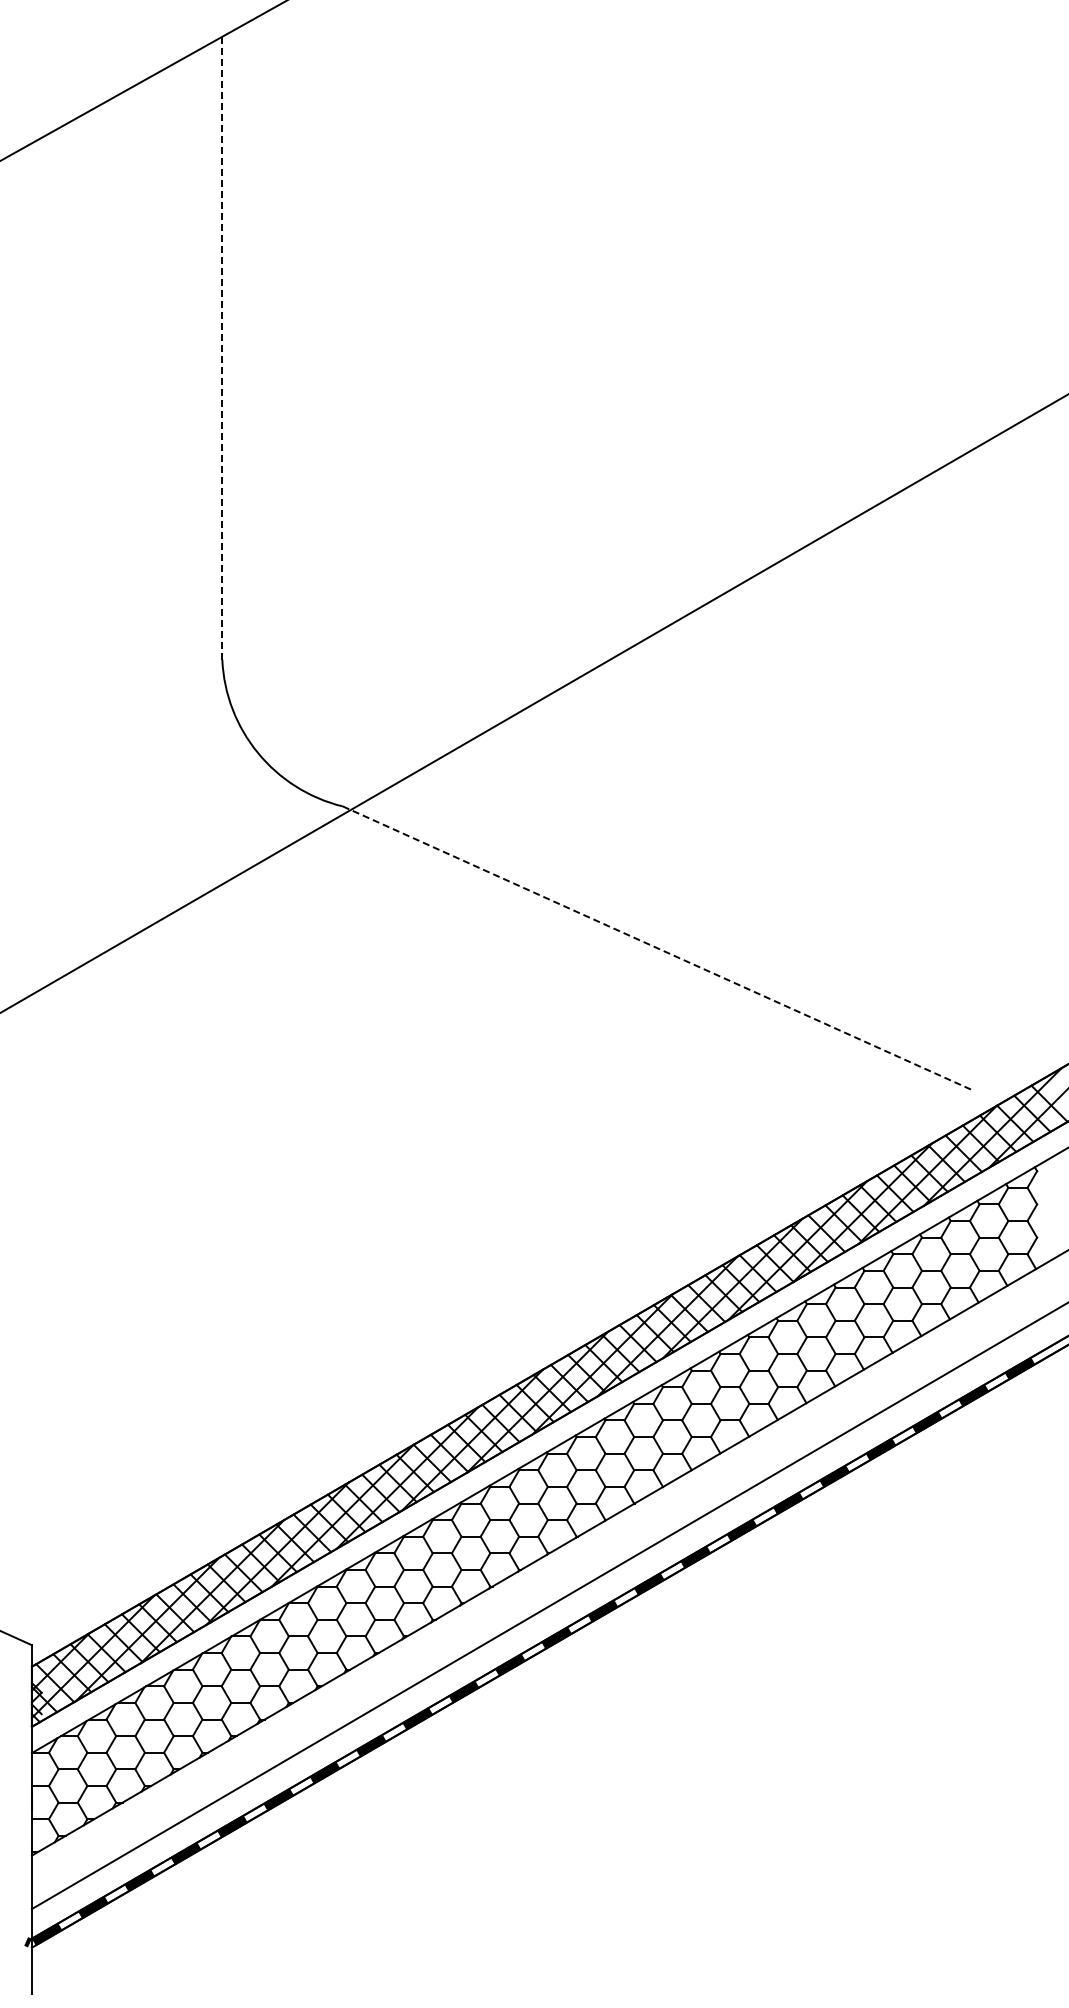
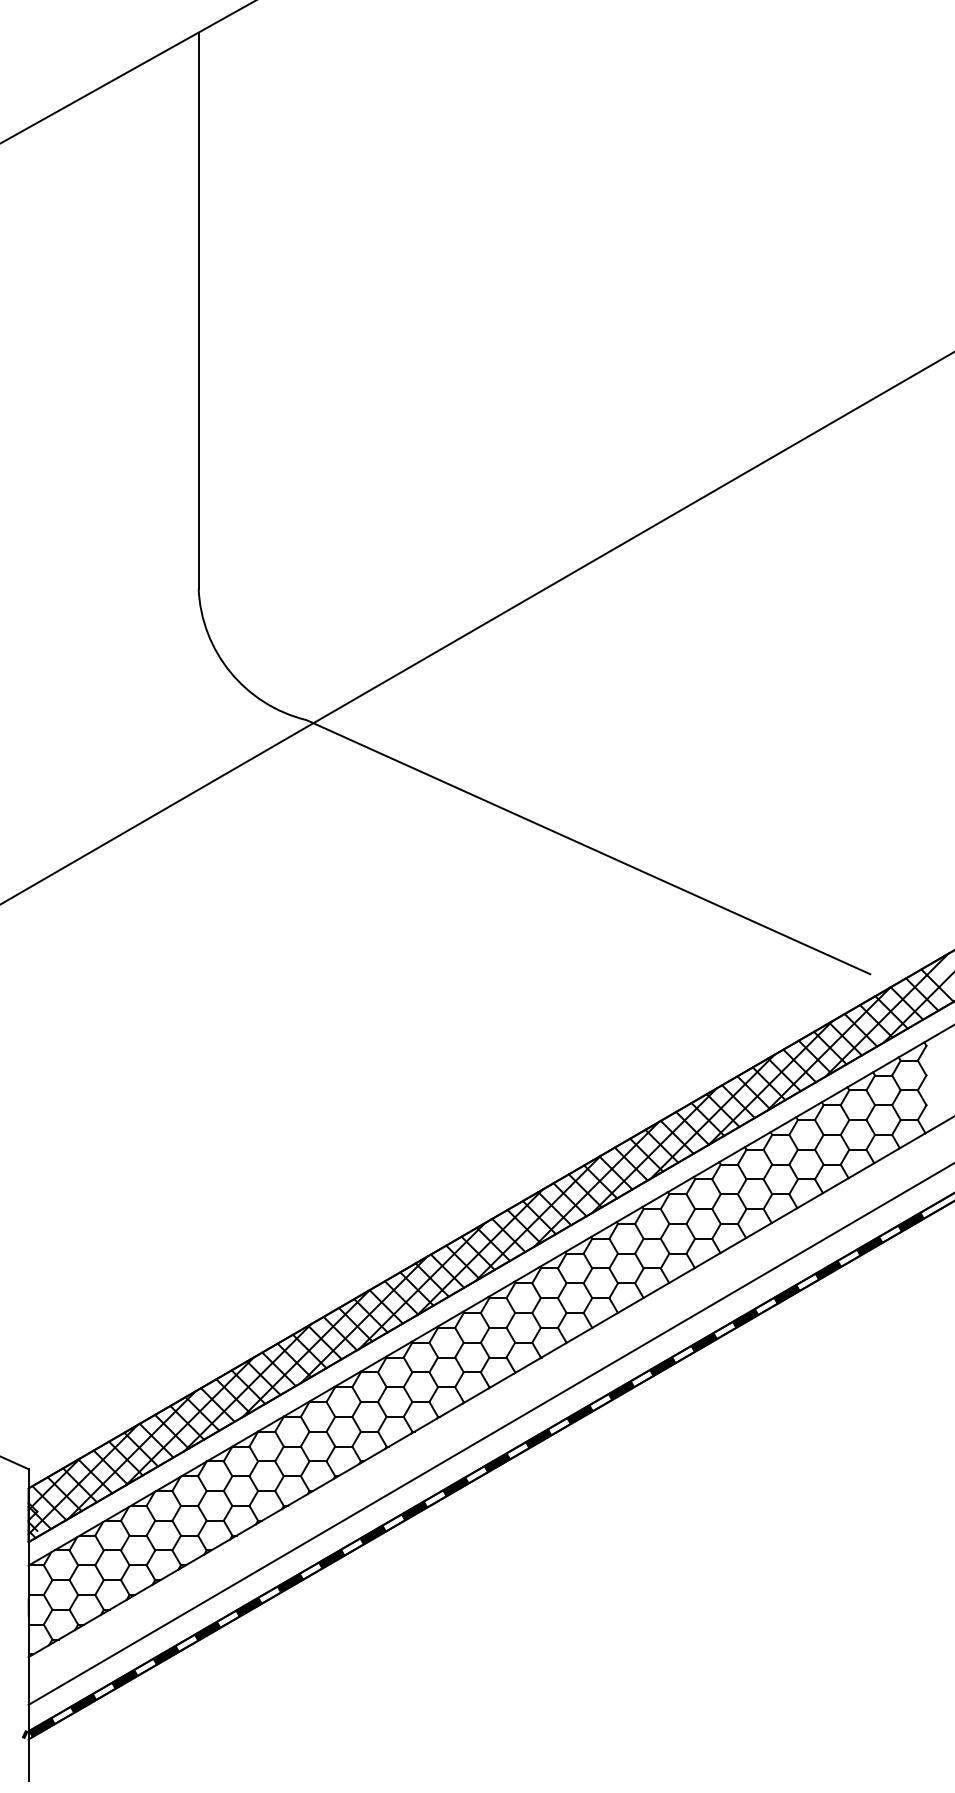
line: (222, 348) -> (198, 311), dashed -> solid
line: (658, 948) -> (588, 846), dashed -> solid

